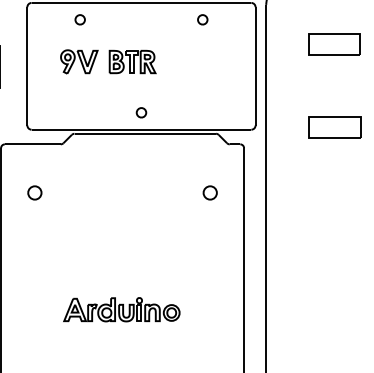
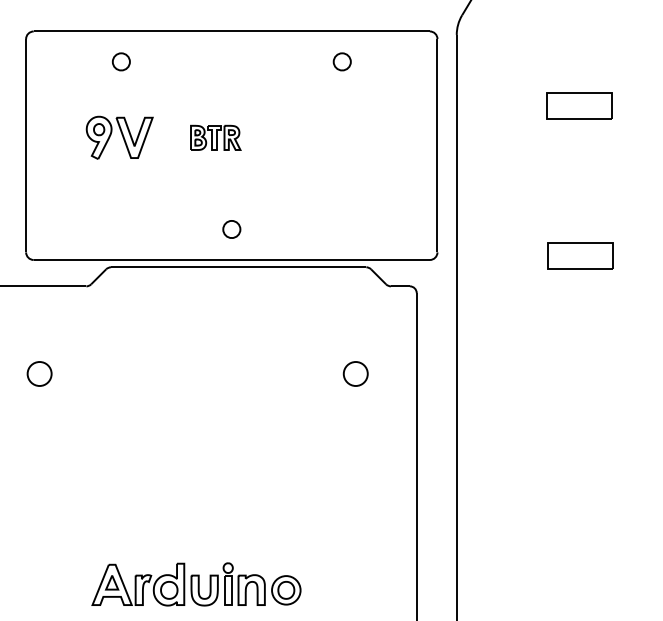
part: (334, 44) -> (579, 106), size x0.7
part: (132, 61) -> (215, 136), size x0.6
part: (334, 127) -> (579, 255), size x0.7

